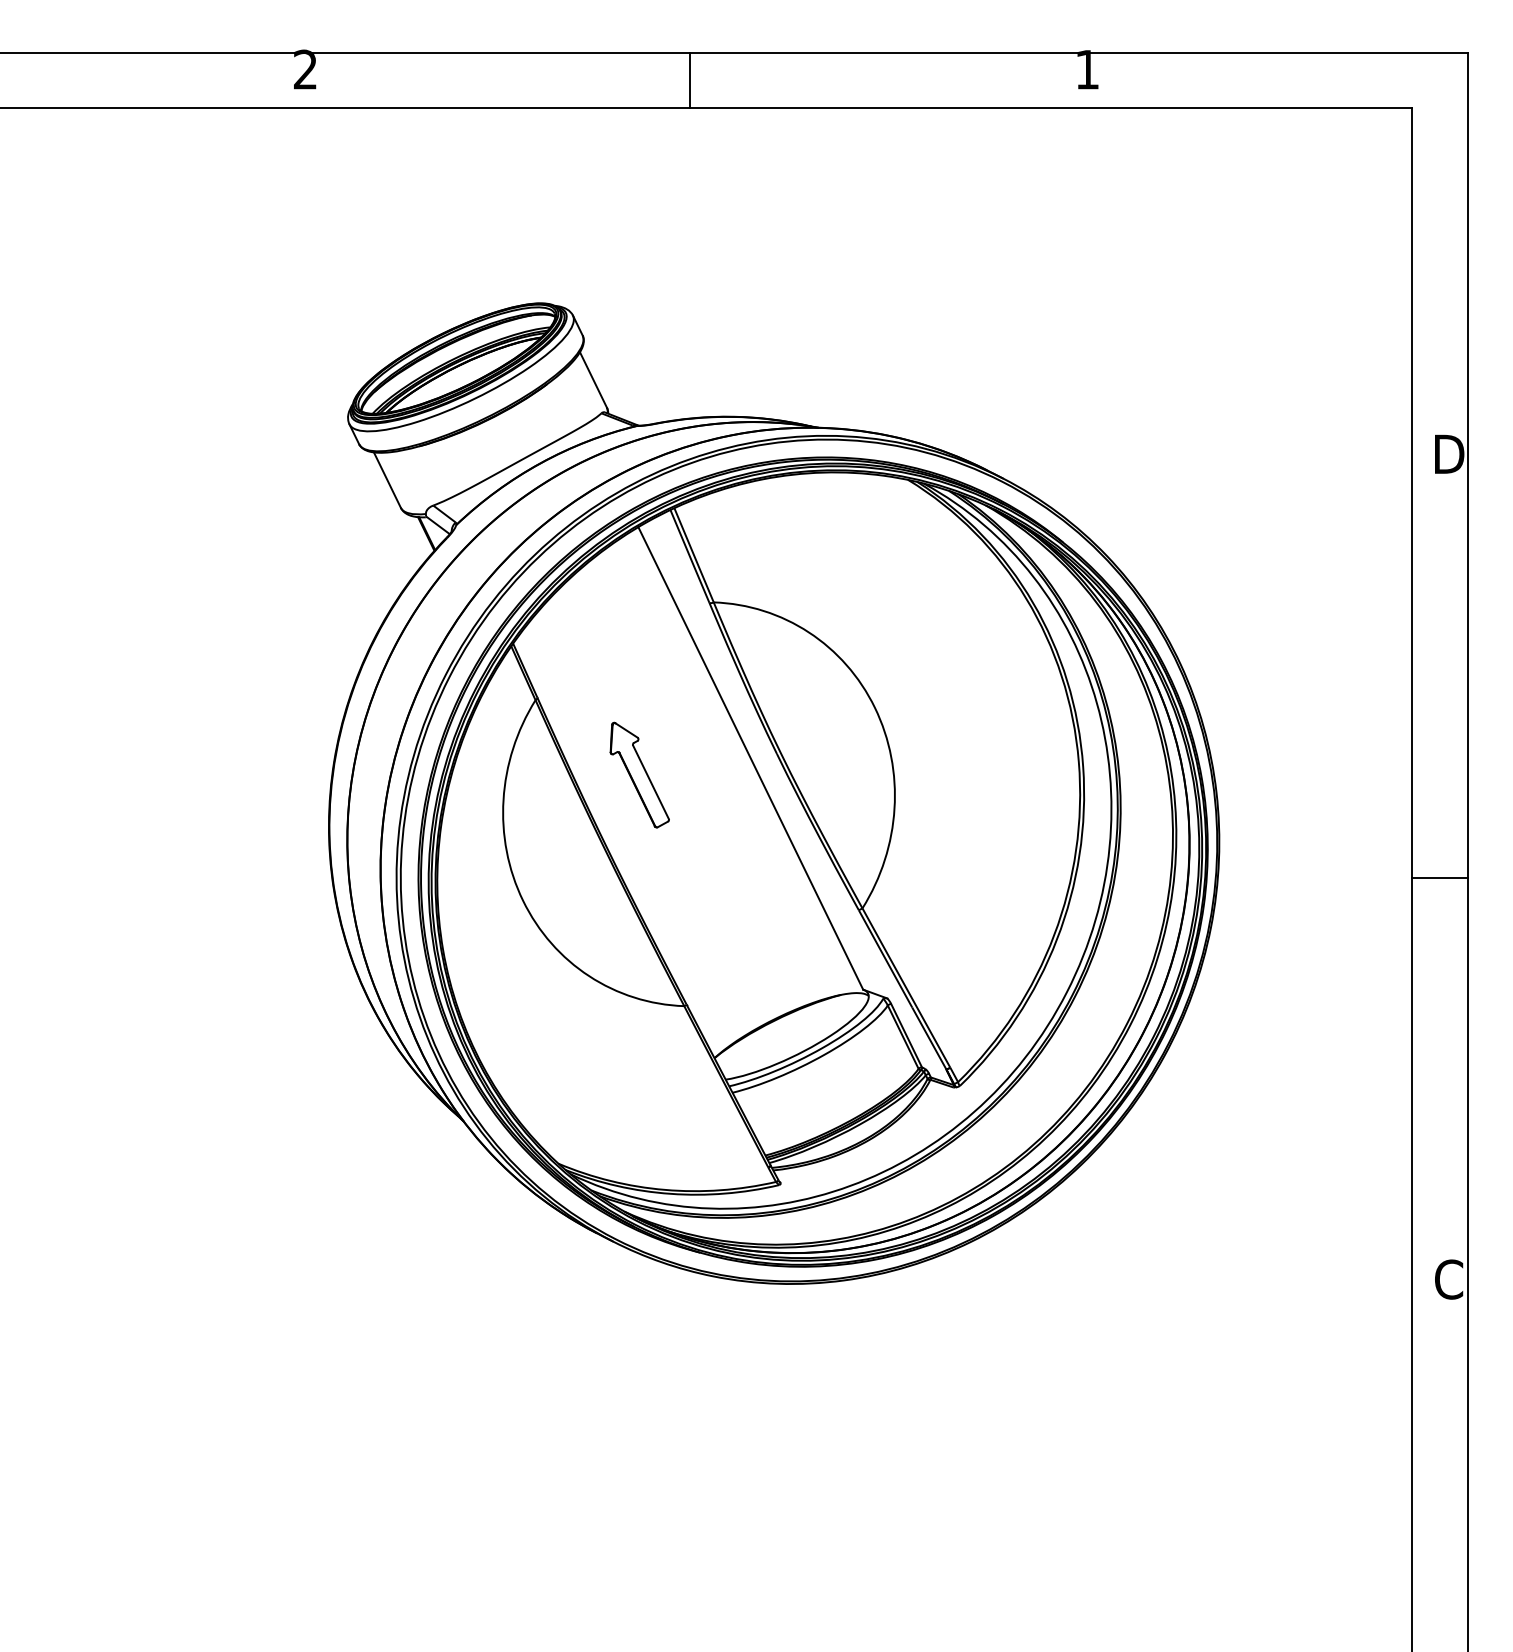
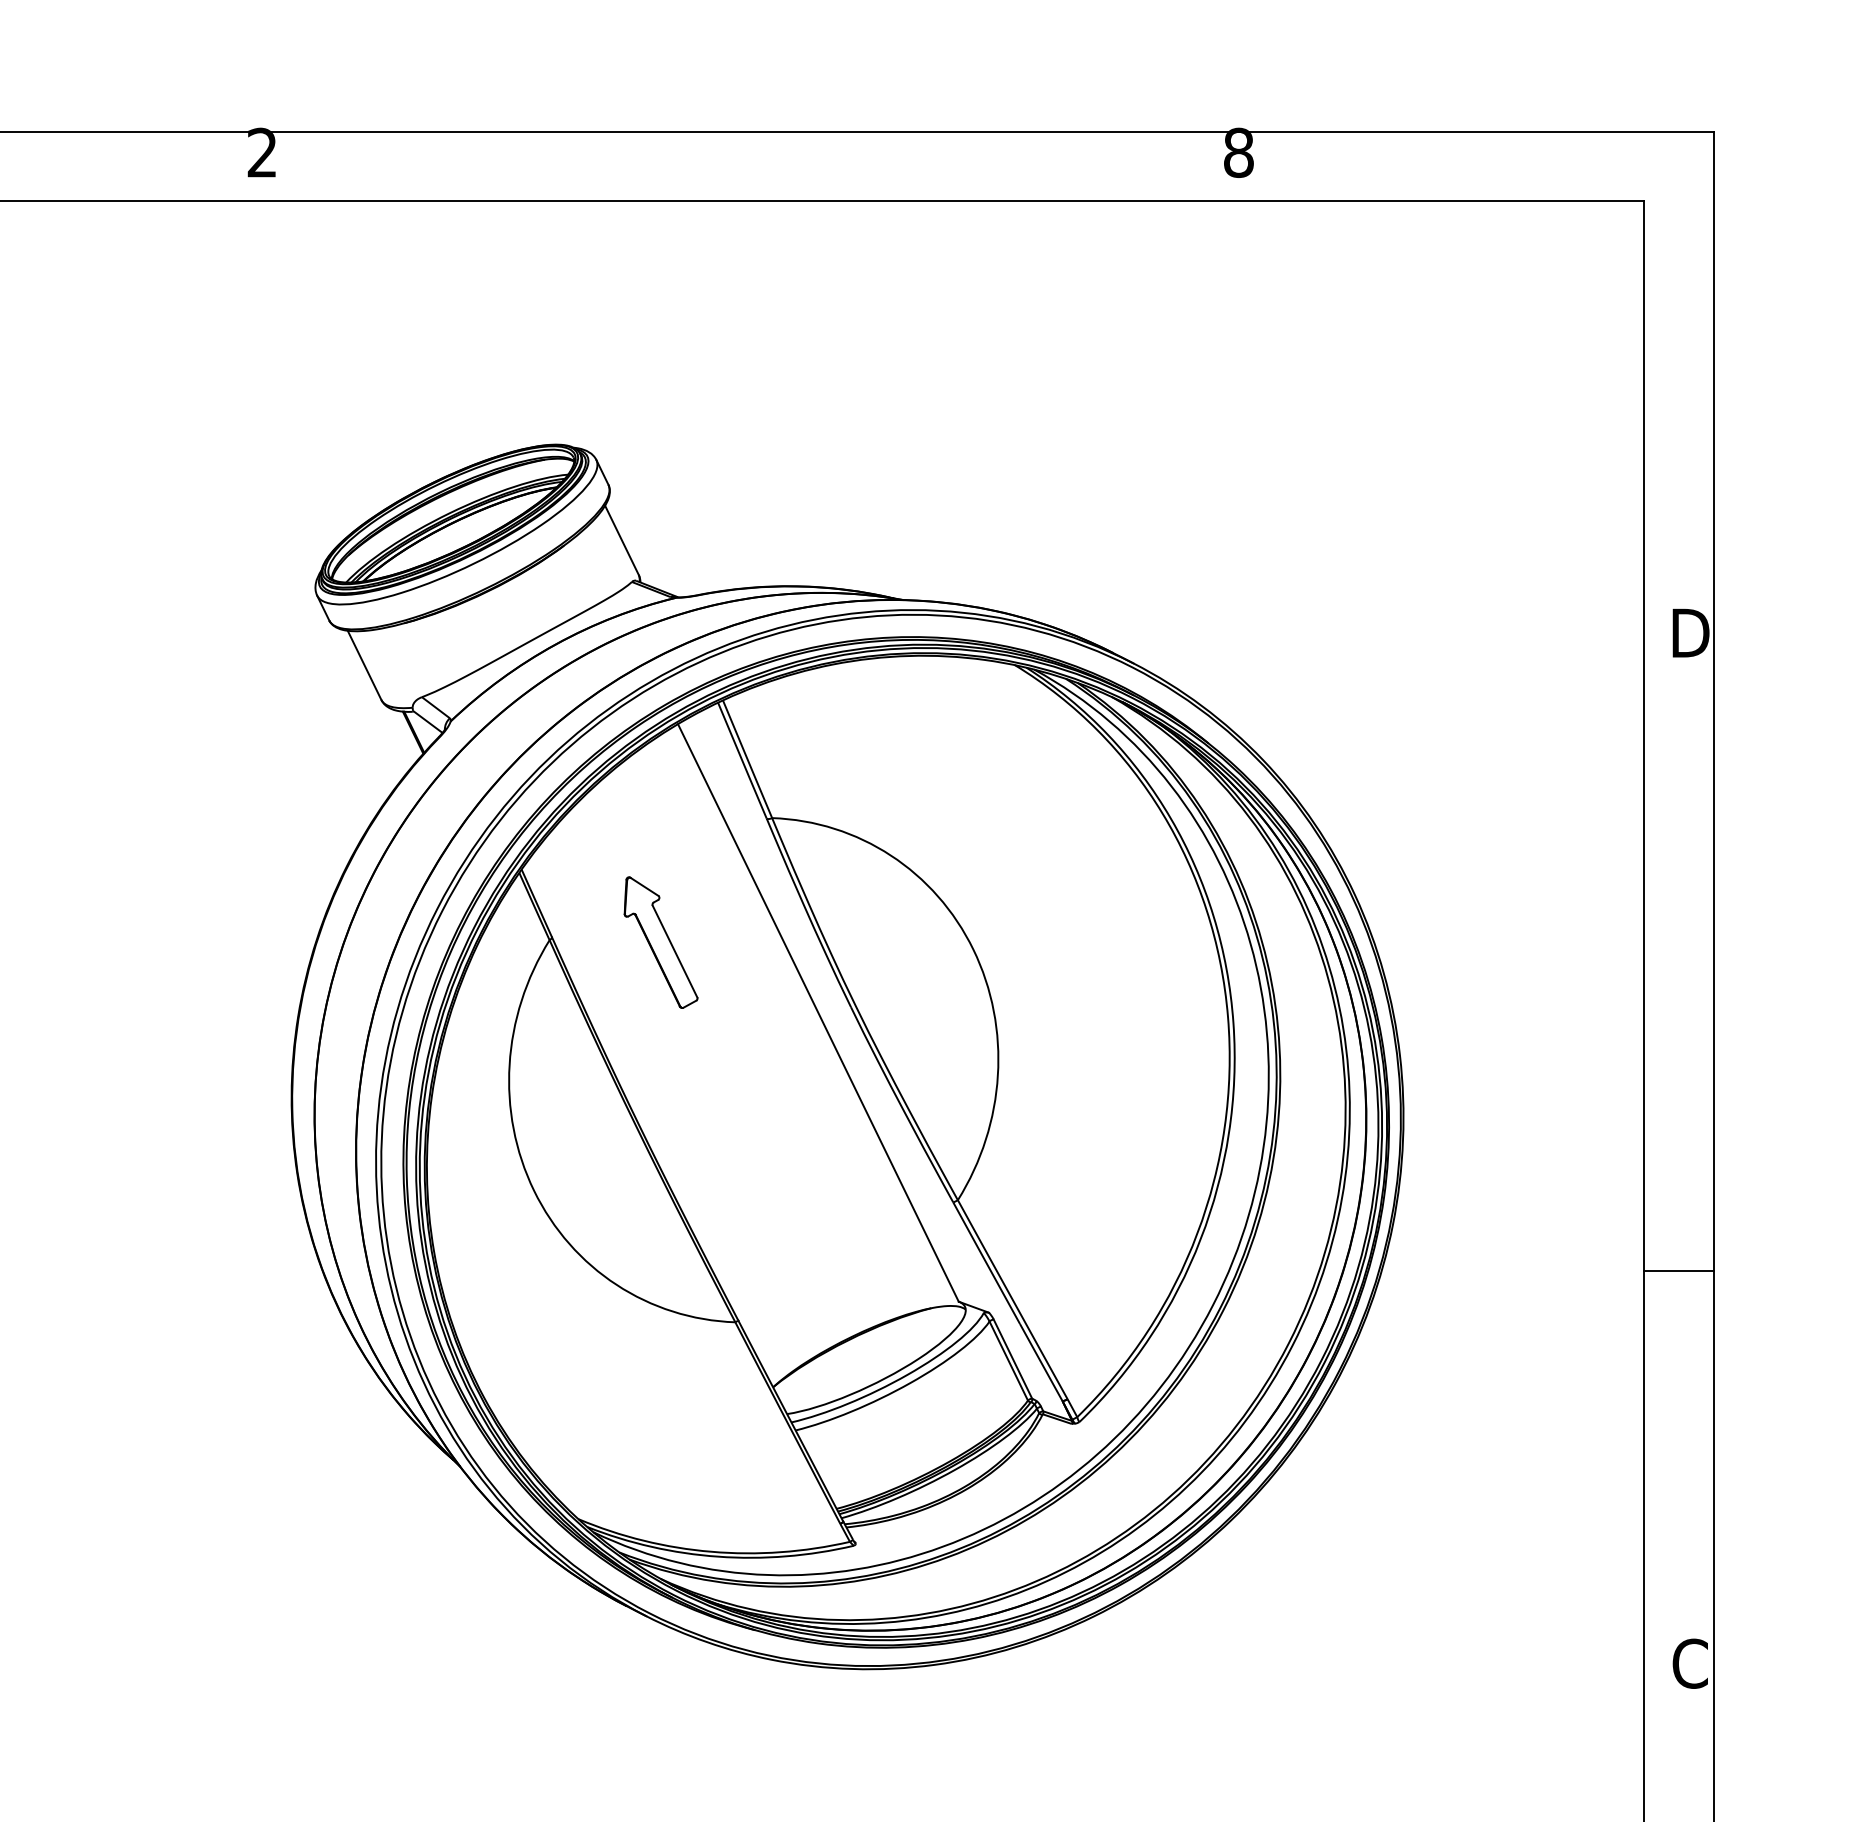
text: (1087, 69) -> (1238, 152), 1 -> 8
line: (689, 80) -> (741, 166), removed
part: (639, 774) -> (660, 941), moved
line: (1439, 878) -> (1678, 1271), moved

